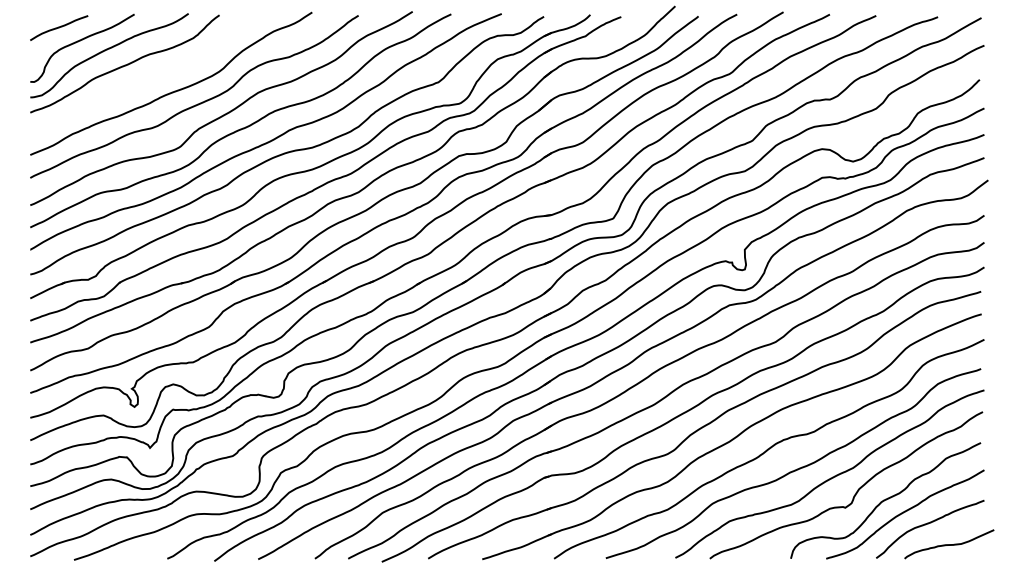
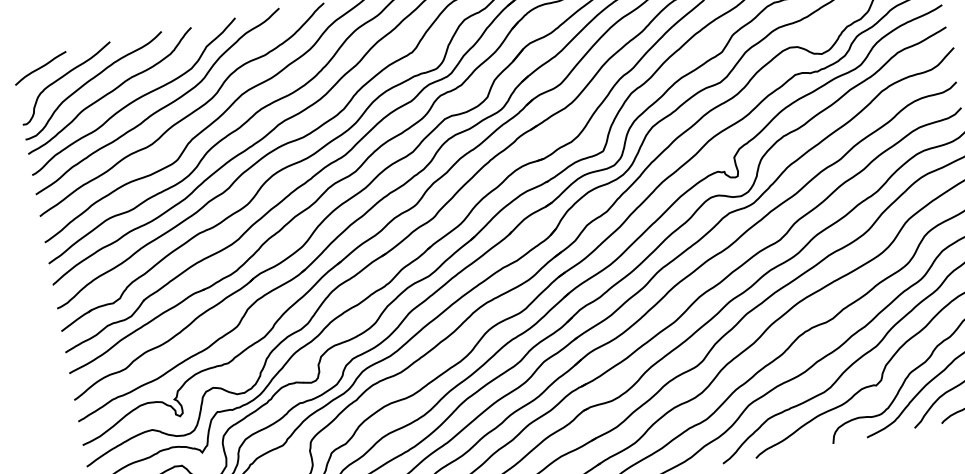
curve: (150, 76) -> (136, 98), added

